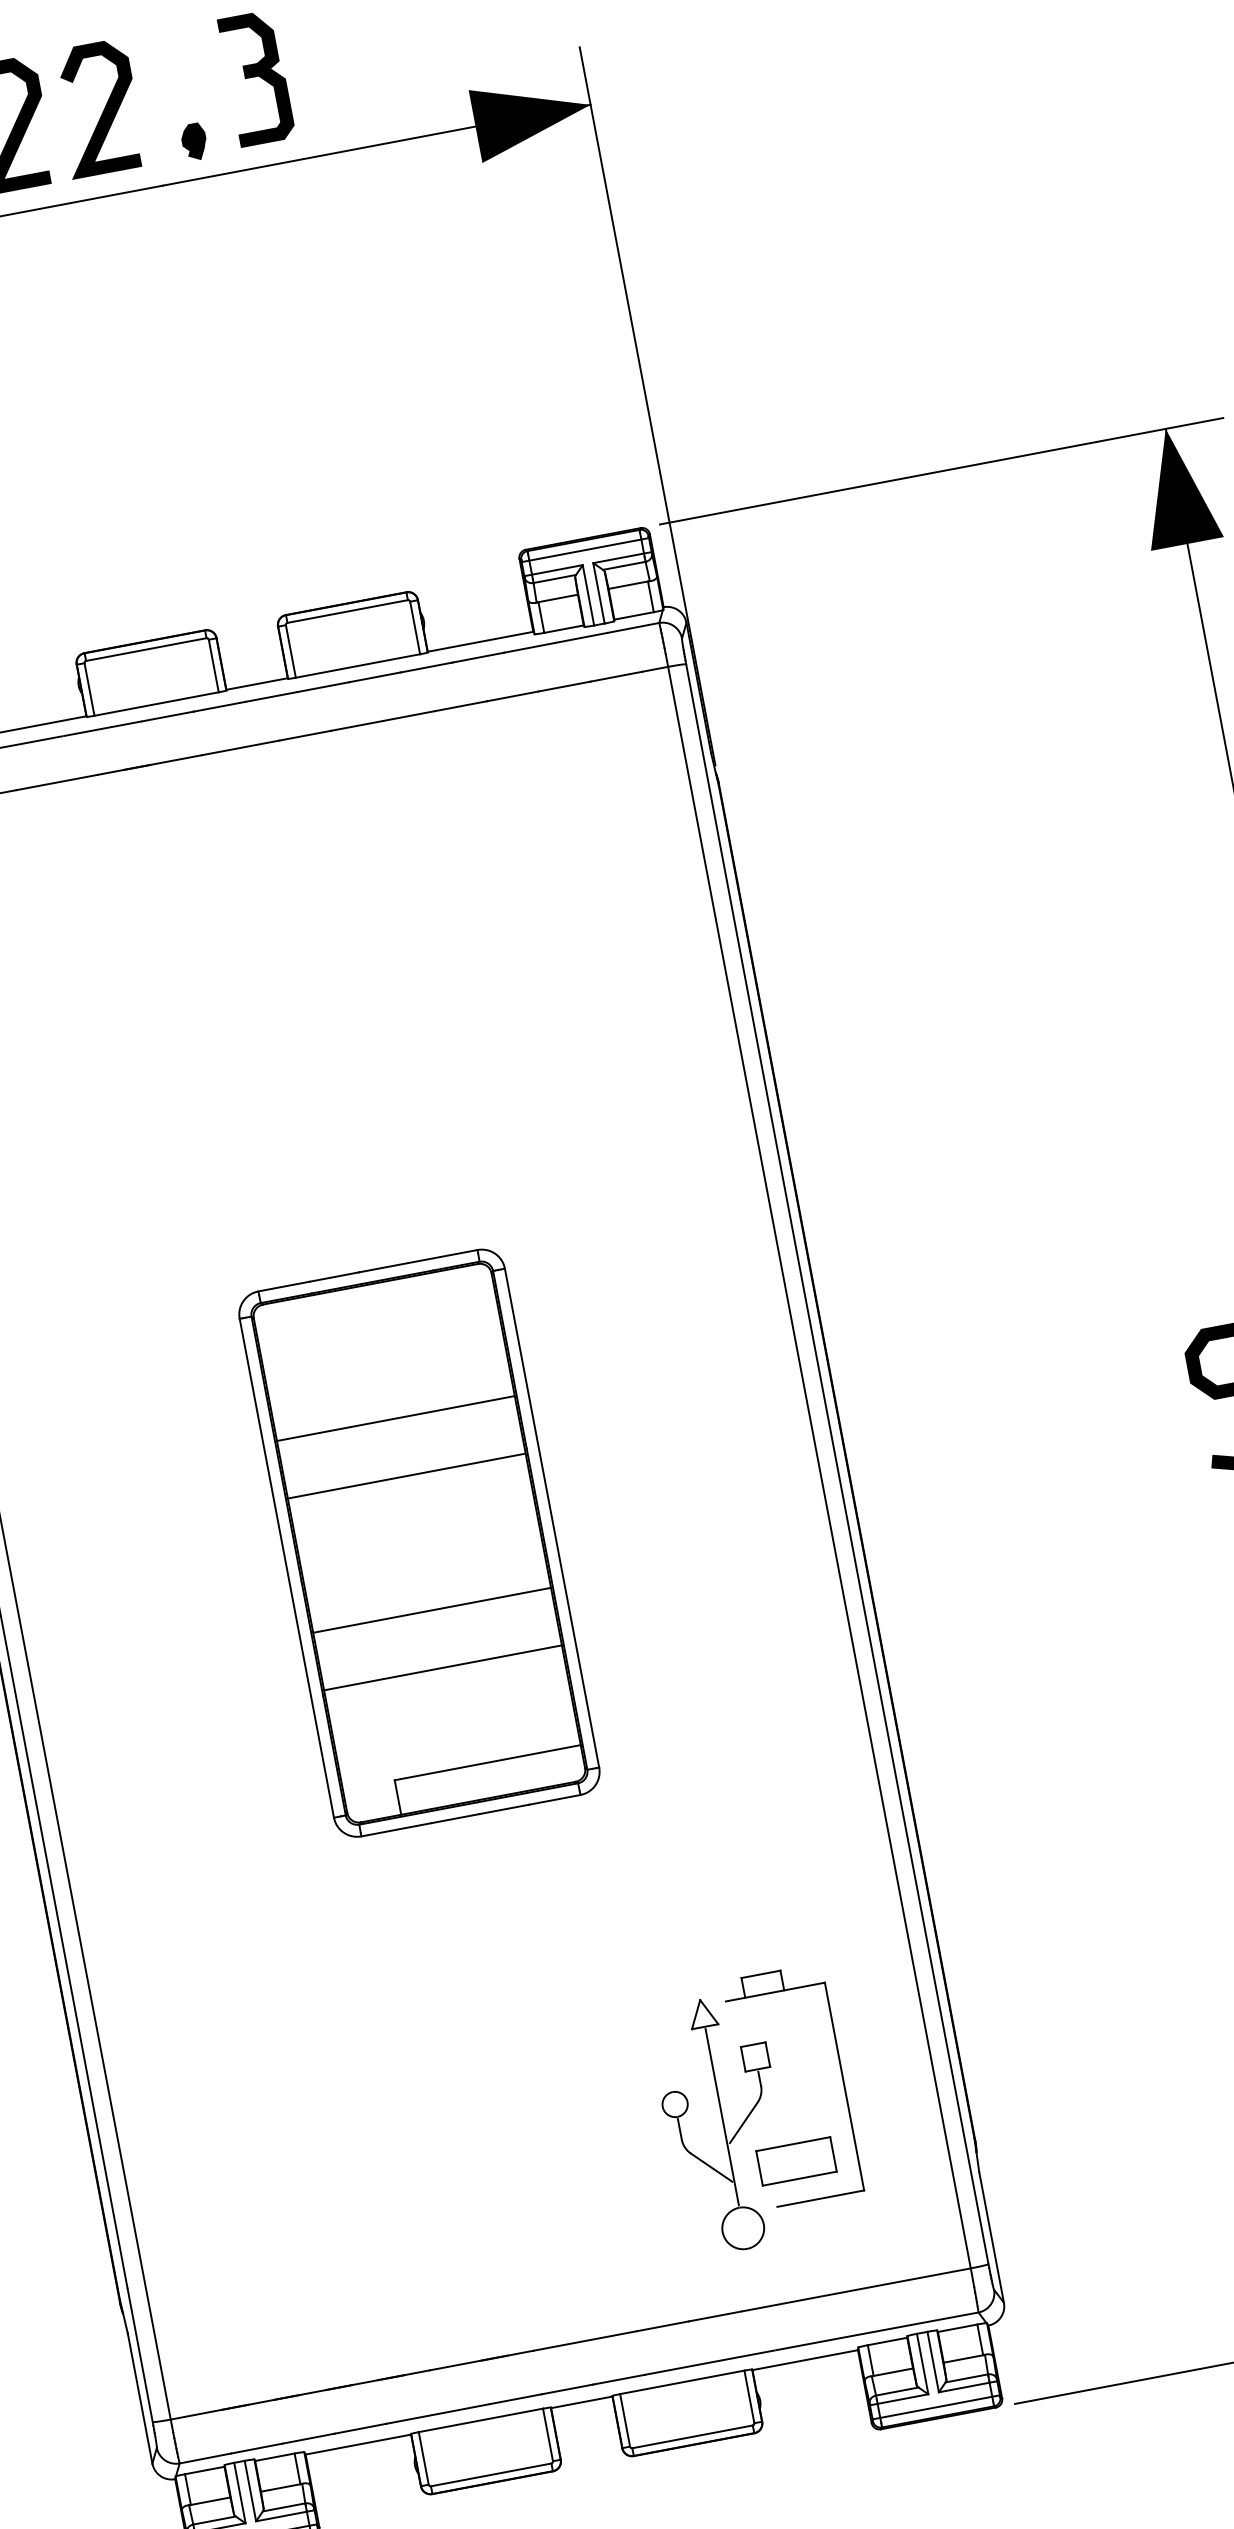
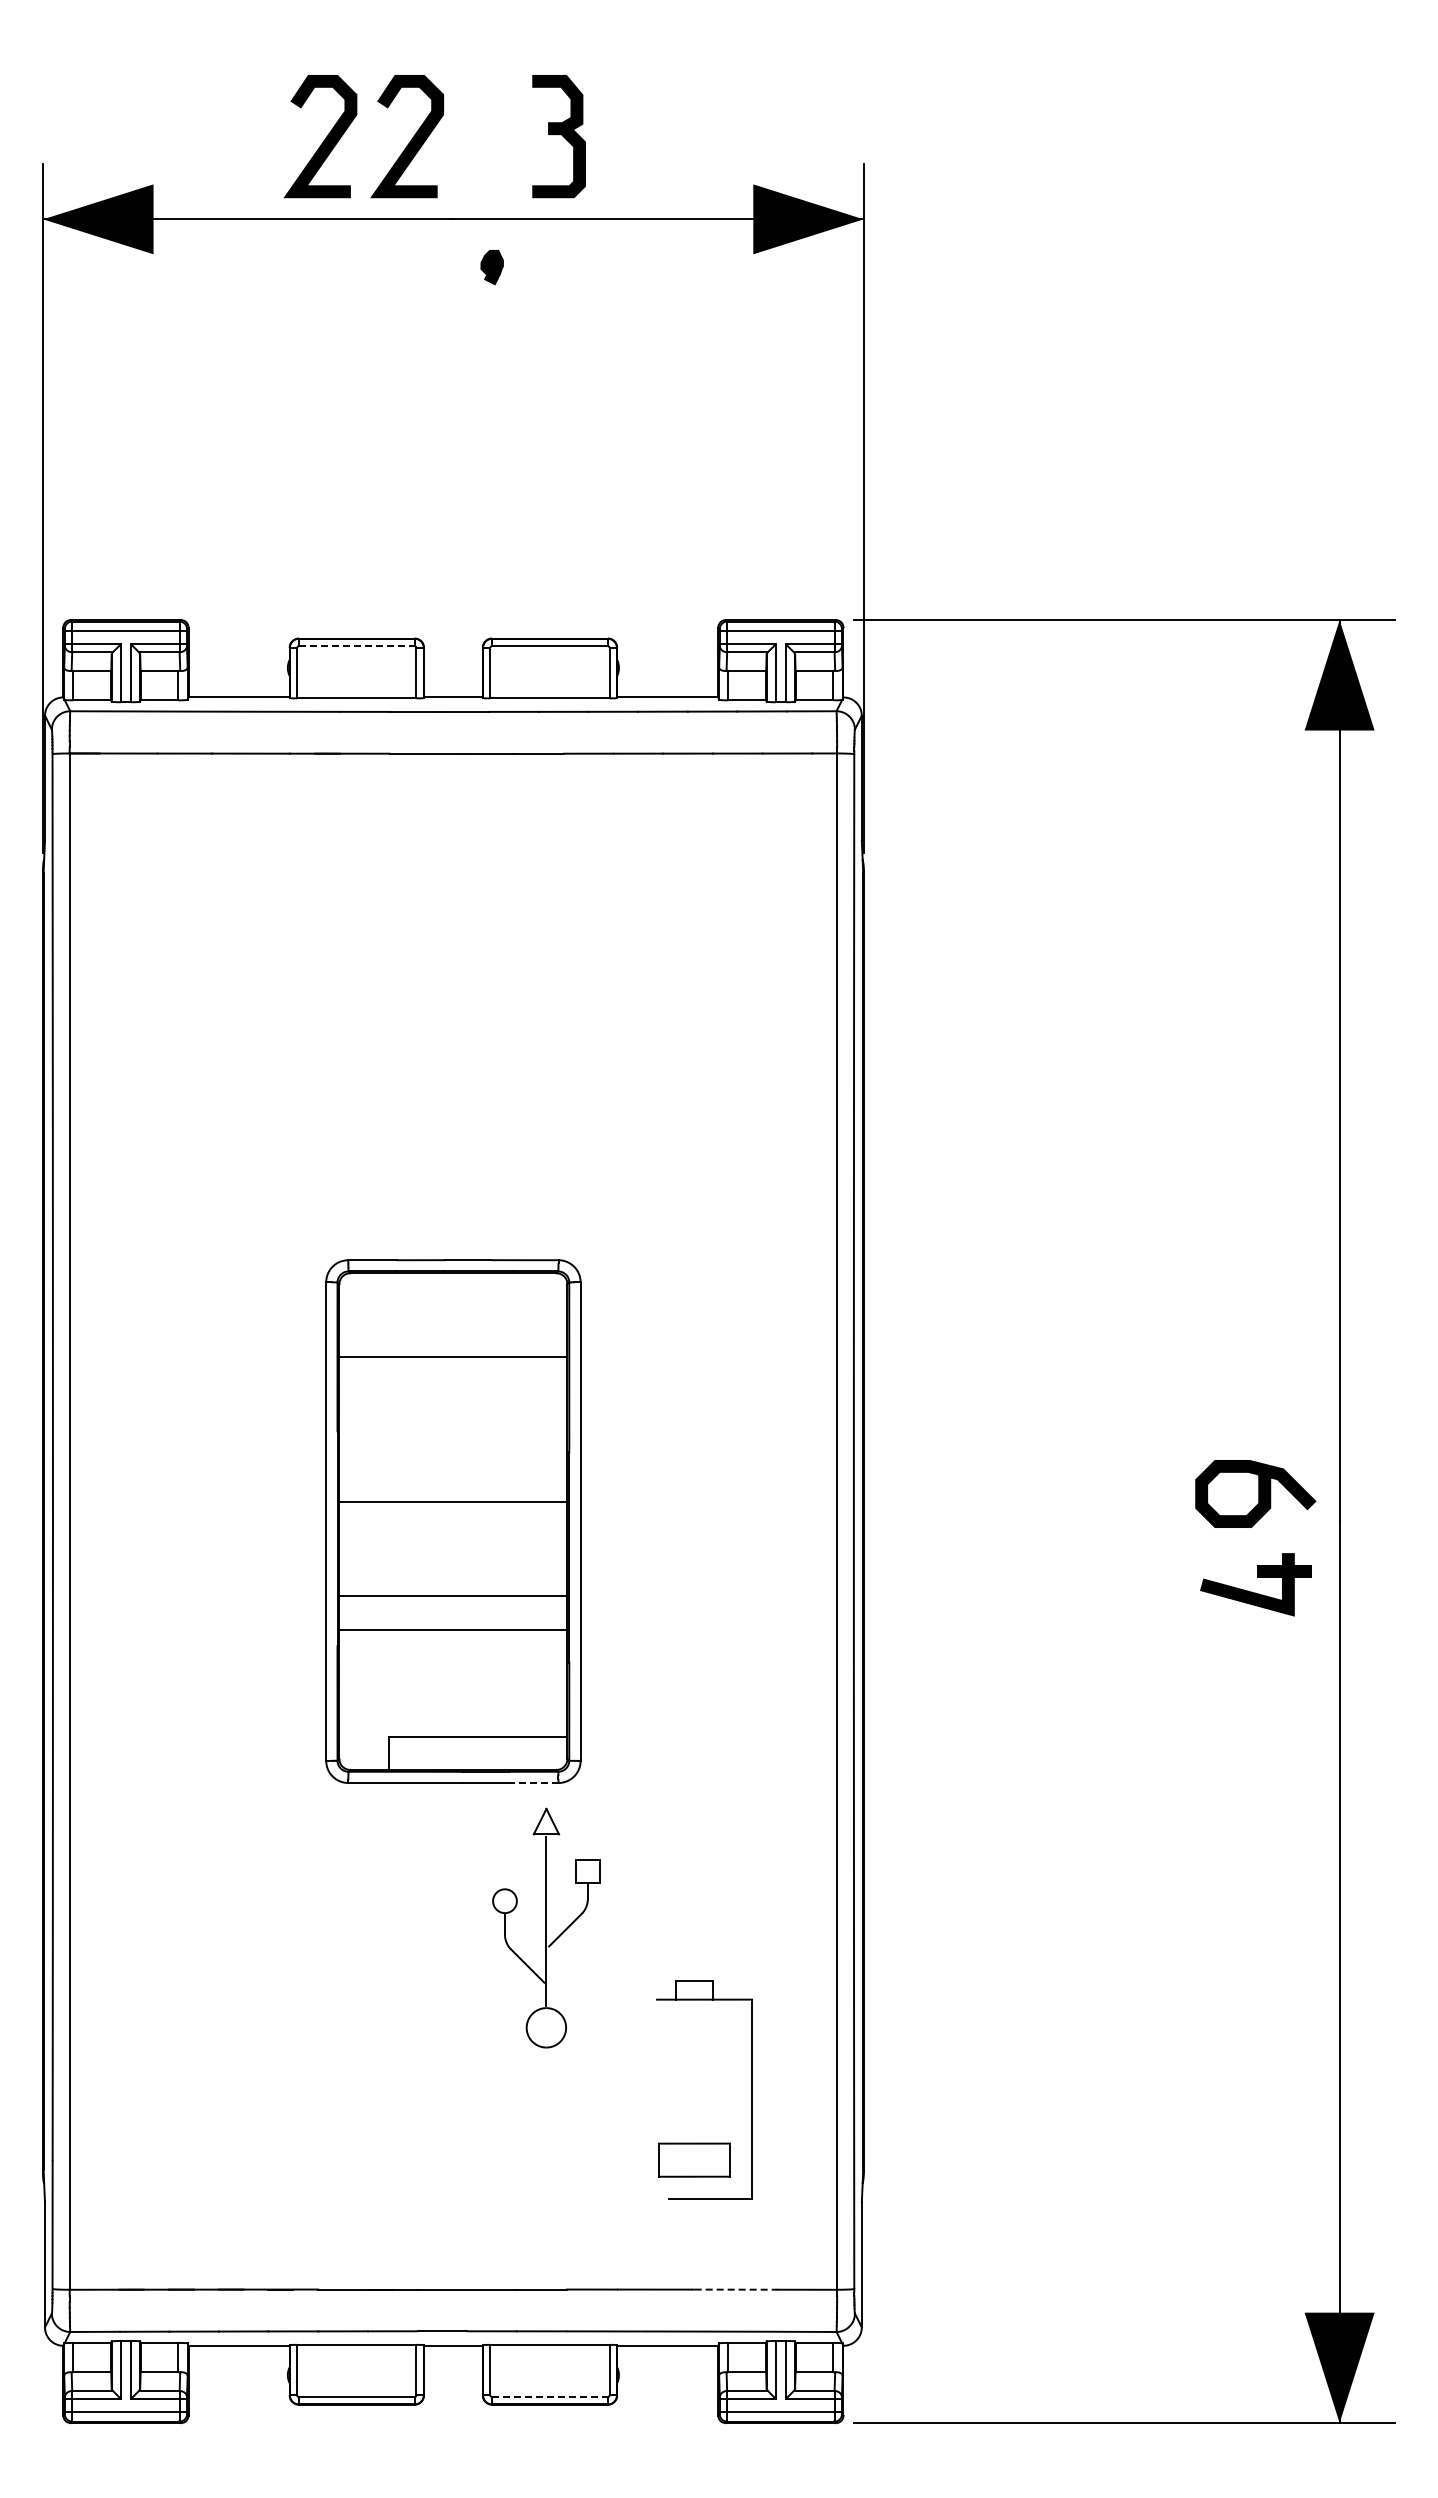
part: (193, 142) -> (491, 267), moved
line: (146, 650) -> (356, 646), solid -> dashed
line: (396, 1419) -> (453, 1357), moved
line: (406, 1476) -> (453, 1502), moved
line: (432, 1609) -> (453, 1629), moved
line: (443, 1668) -> (453, 1596), moved
line: (554, 1800) -> (533, 1783), solid -> dashed
part: (723, 2123) -> (546, 1927), moved
line: (866, 2287) -> (737, 2289), solid -> dashed
line: (693, 2437) -> (550, 2397), solid -> dashed

